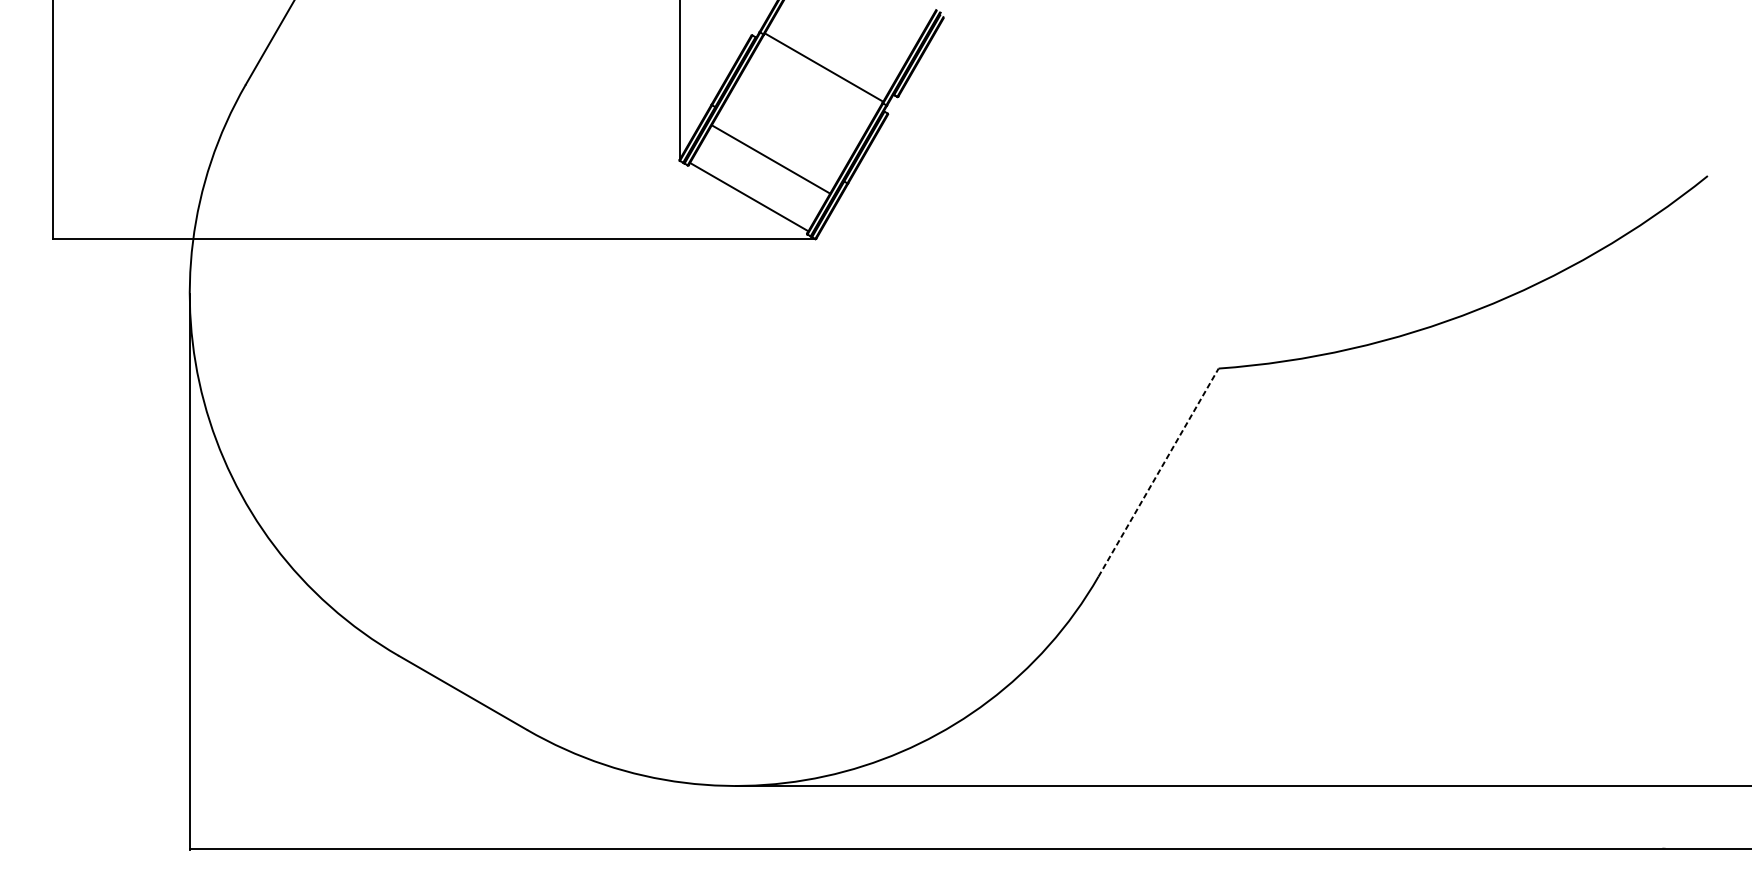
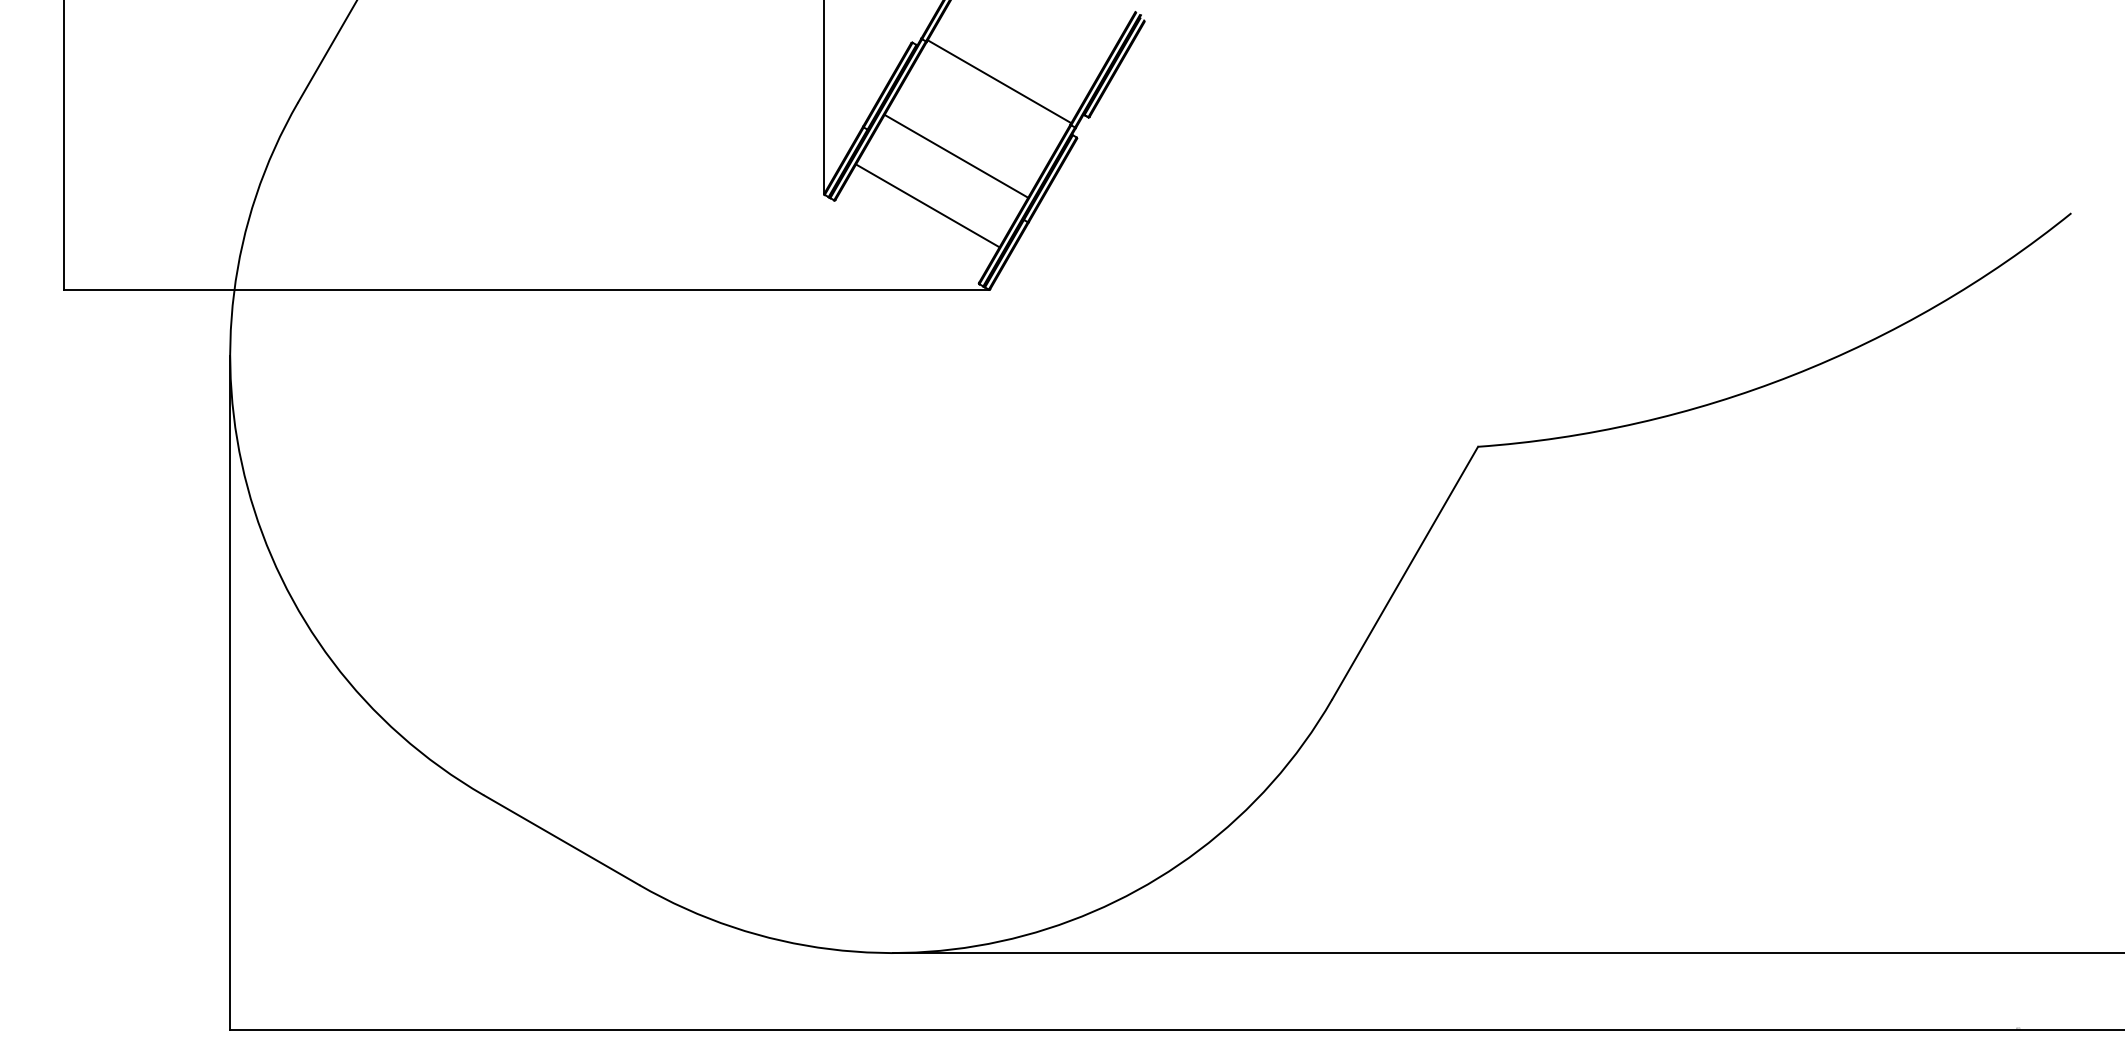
line: (771, 158) -> (956, 155), moved
line: (749, 196) -> (927, 205), moved
line: (1158, 473) -> (1405, 573), dashed -> solid

